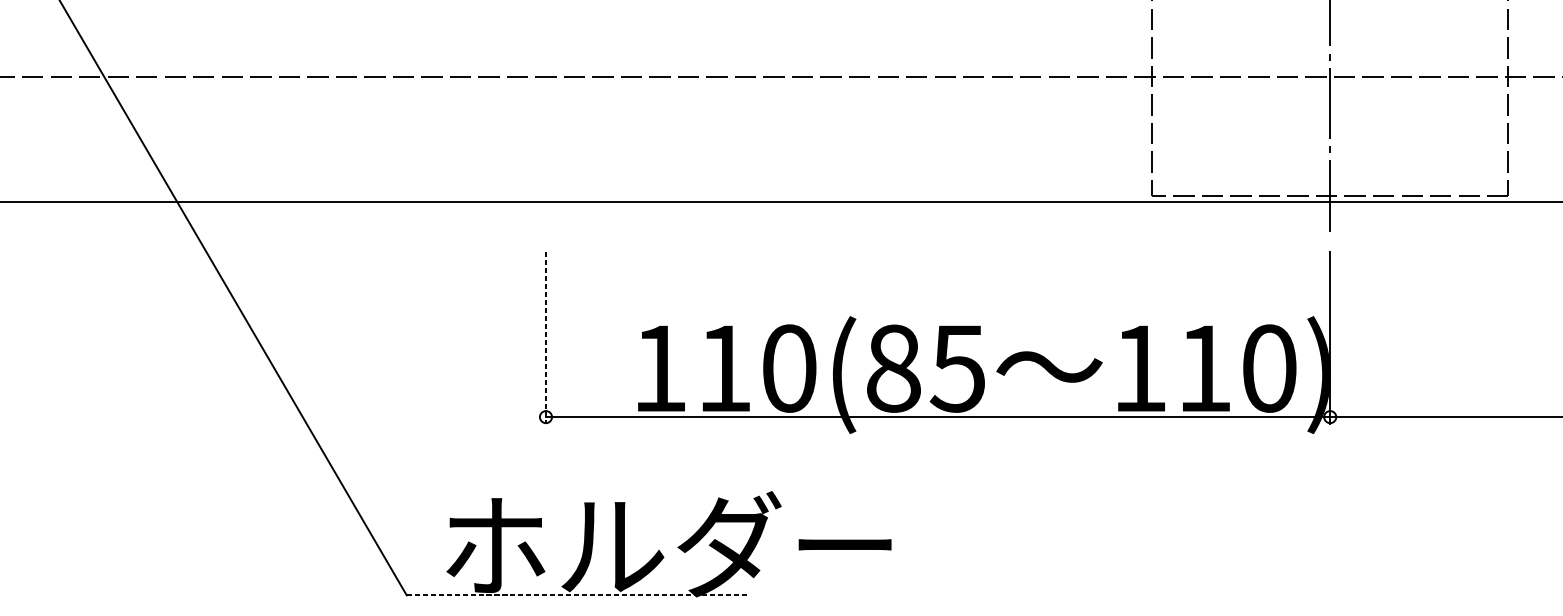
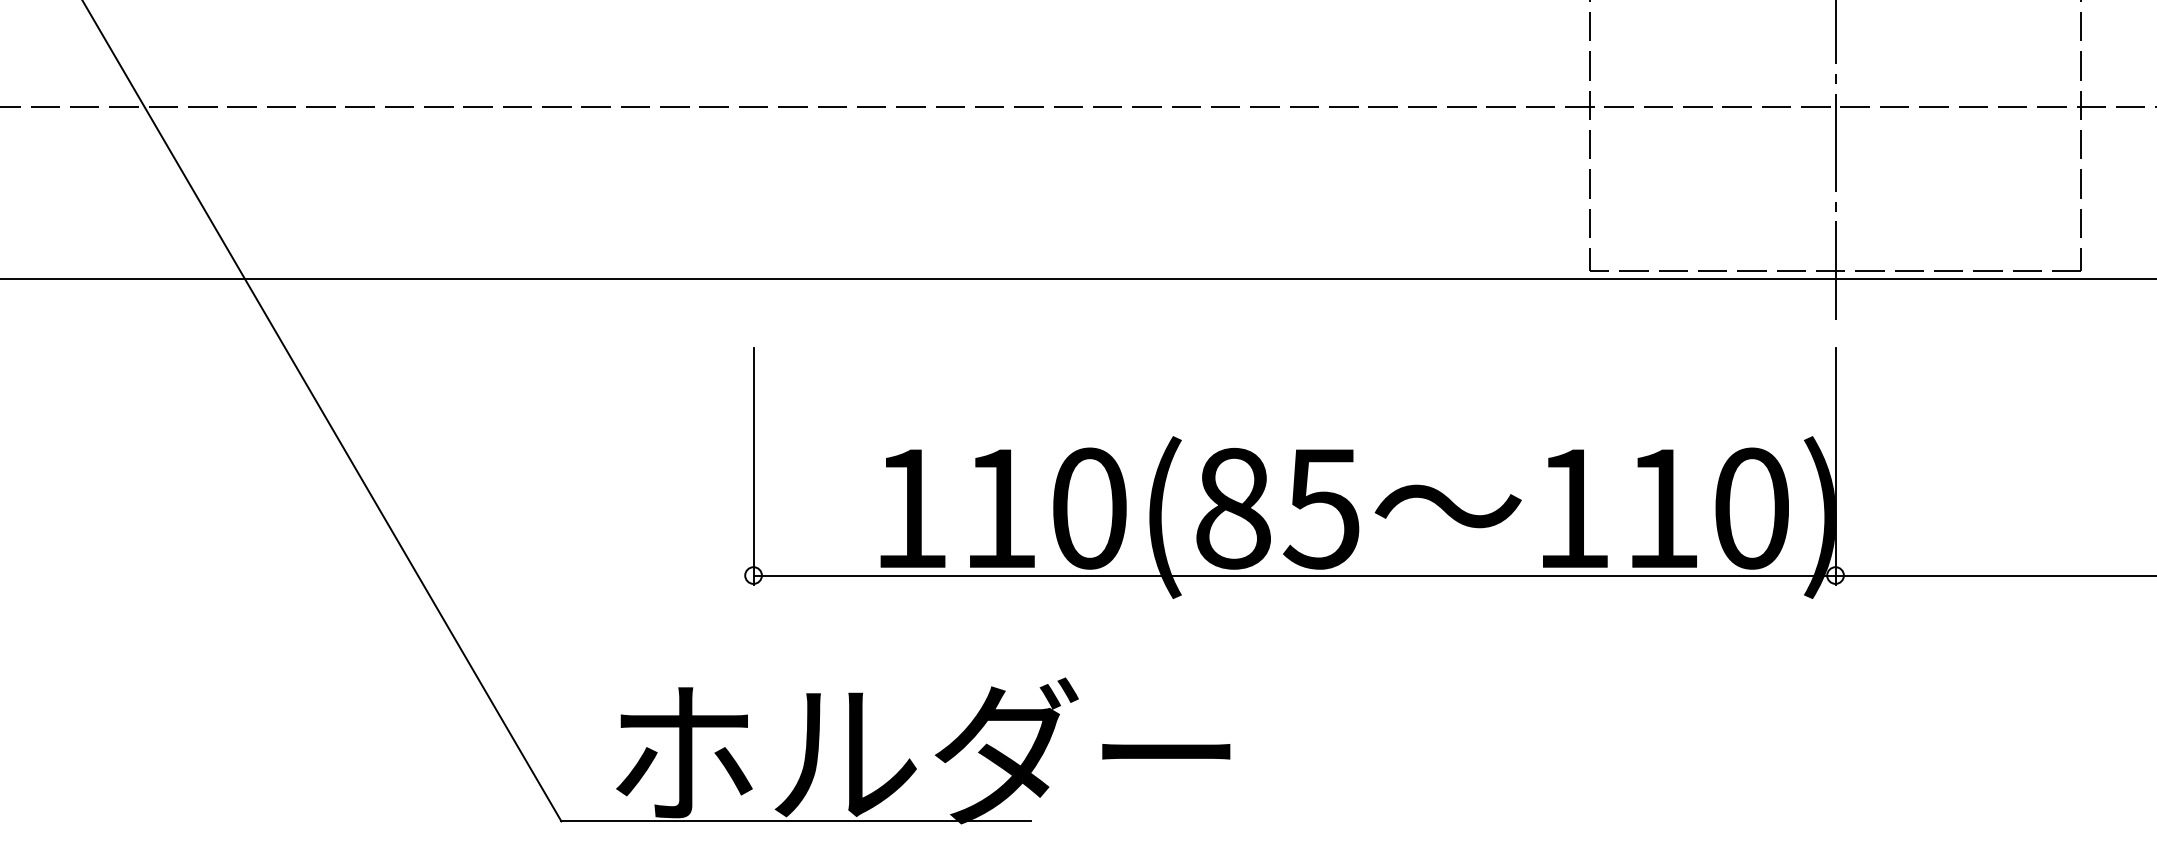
line: (545, 338) -> (753, 466), dashed -> solid
line: (577, 595) -> (796, 821), dashed -> solid

